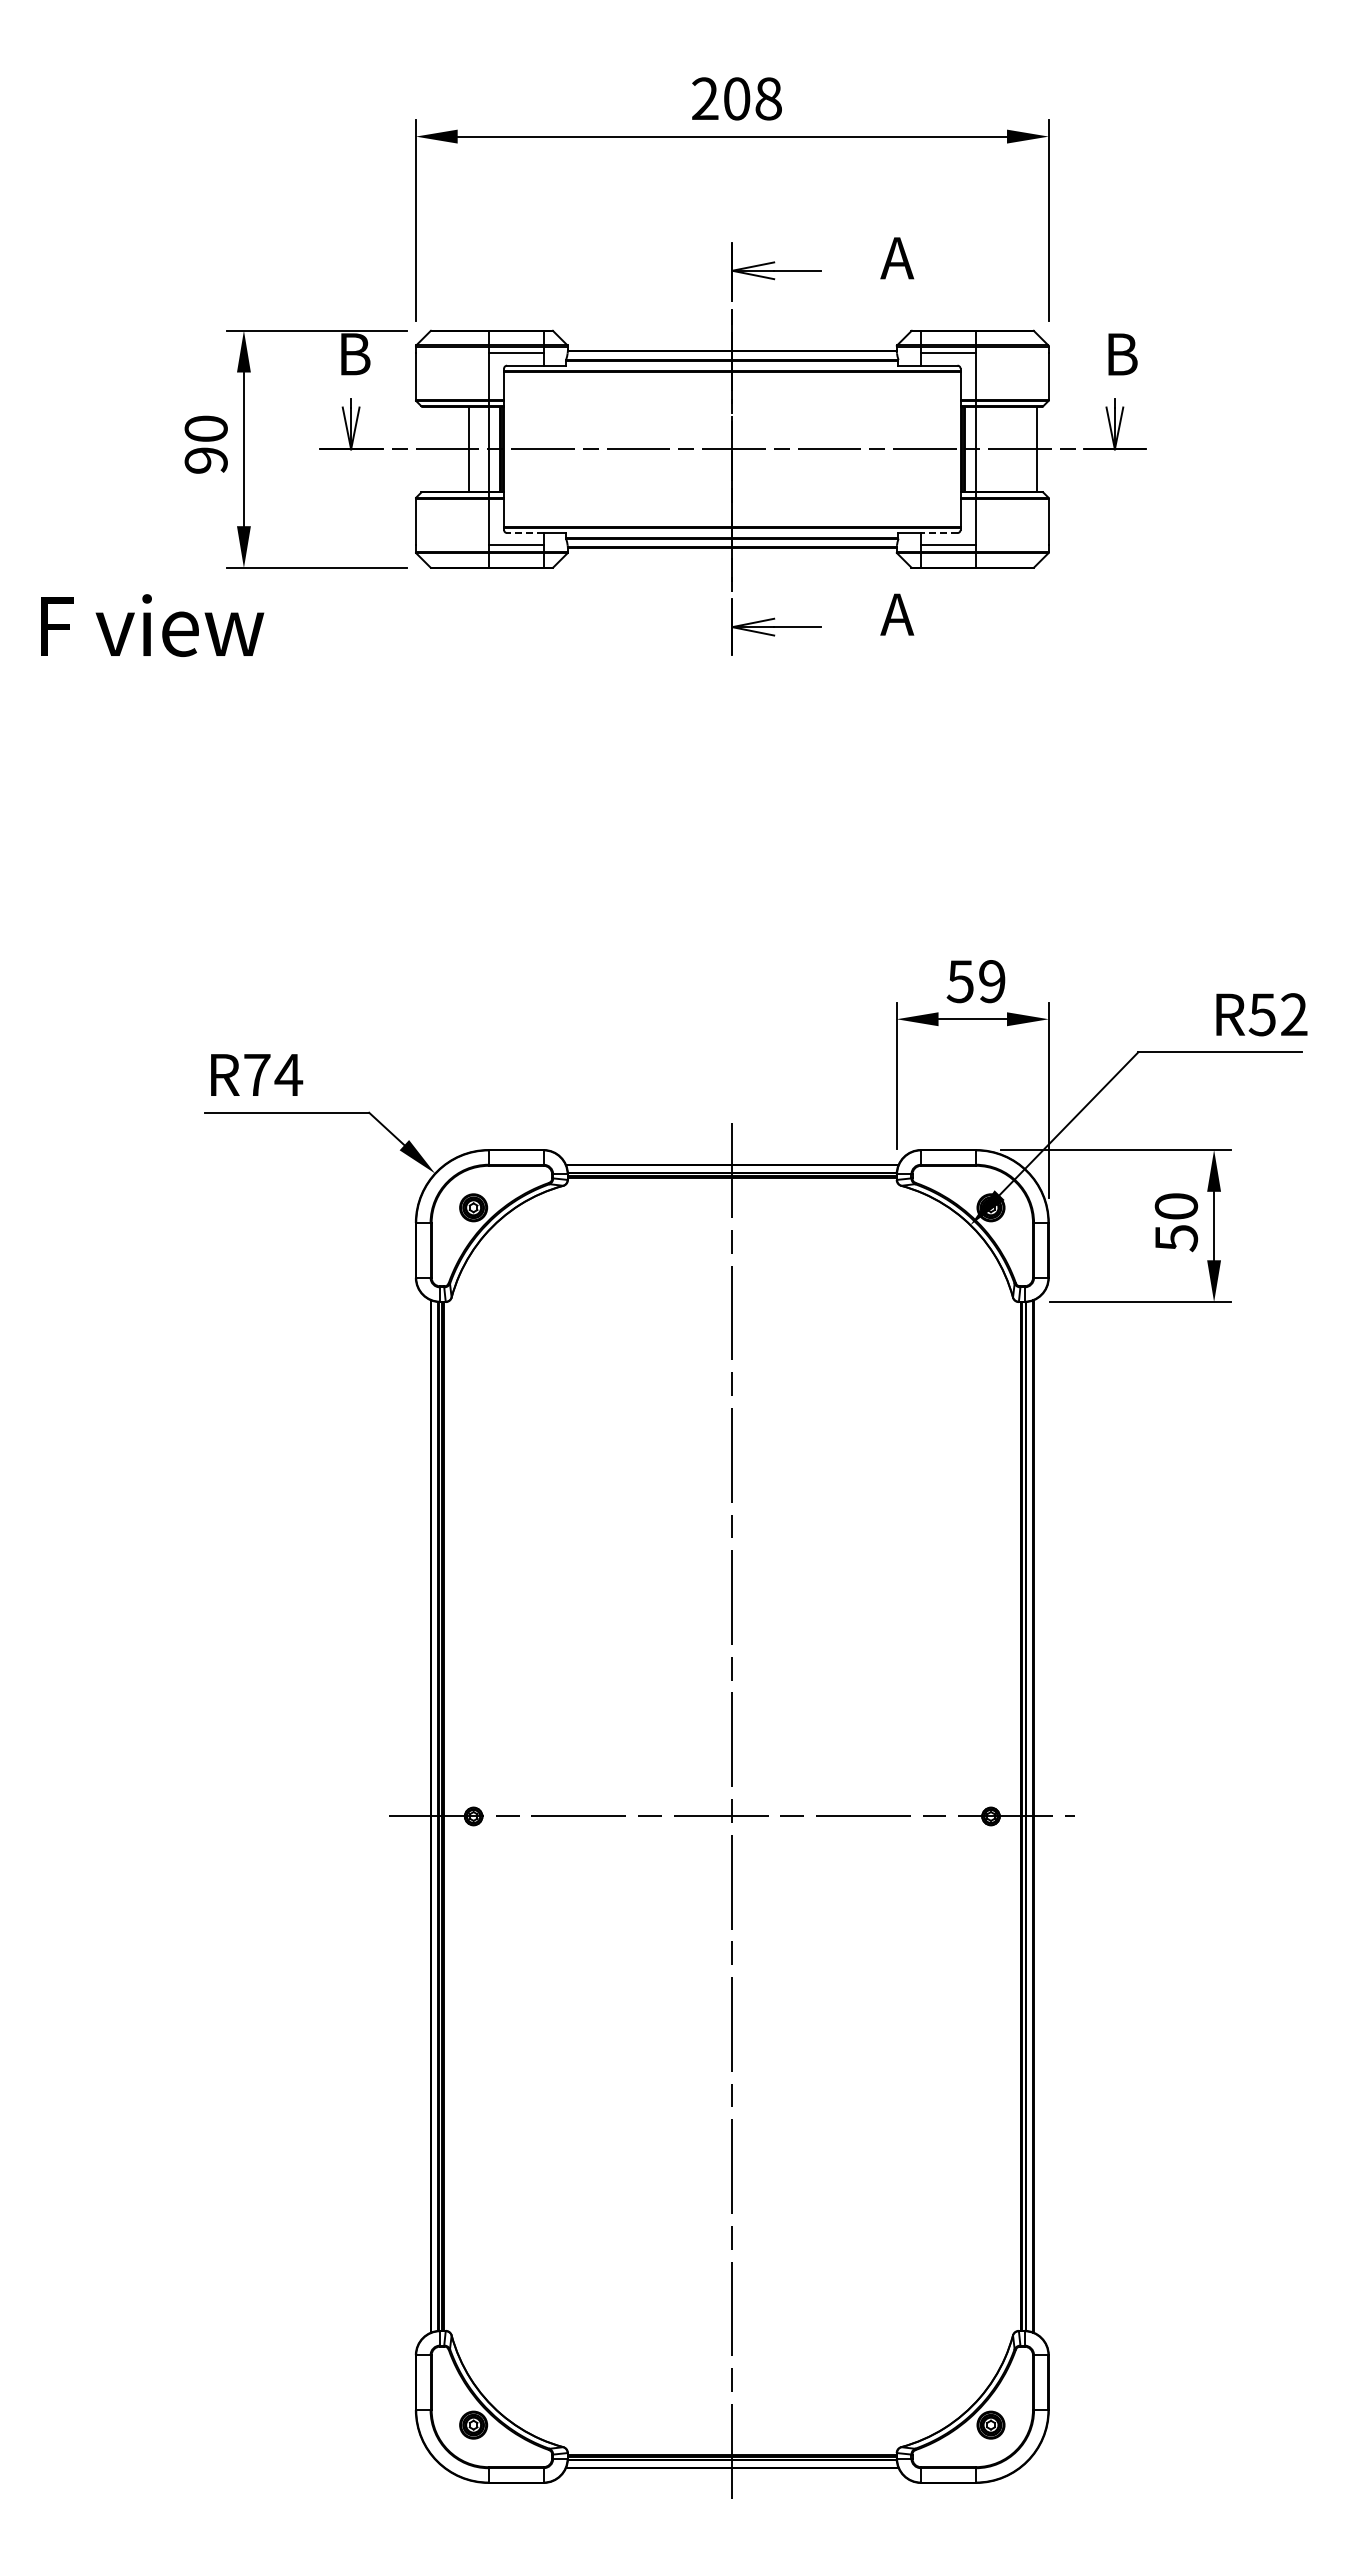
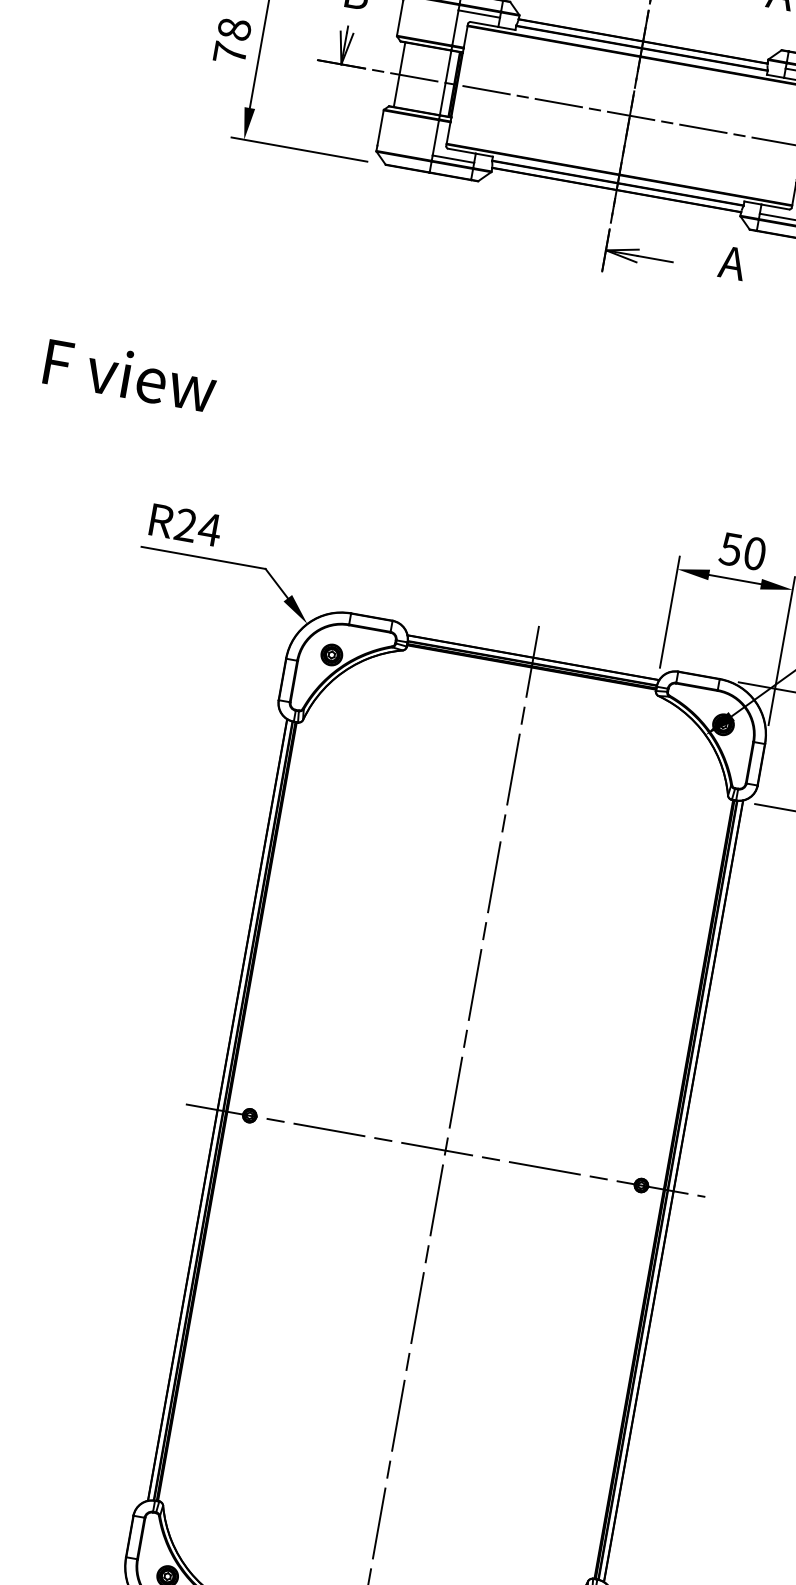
text: (205, 444) -> (231, 41), 90 -> 78
line: (468, 448) -> (399, 74), moved
line: (524, 533) -> (461, 151), dashed -> solid
line: (938, 533) -> (774, 207), dashed -> solid
text: (152, 625) -> (130, 375), moved
text: (992, 981) -> (755, 553), 59 -> 50
text: (257, 1074) -> (186, 524), R74 -> R24

